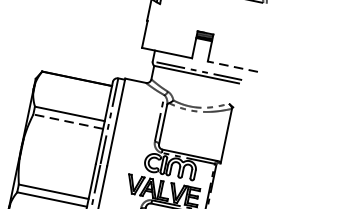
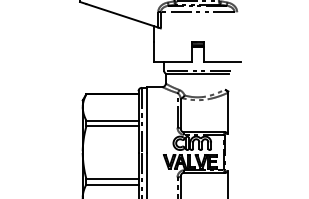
line: (233, 66) -> (222, 62), dashed -> solid
line: (66, 121) -> (111, 126), dashed -> solid

